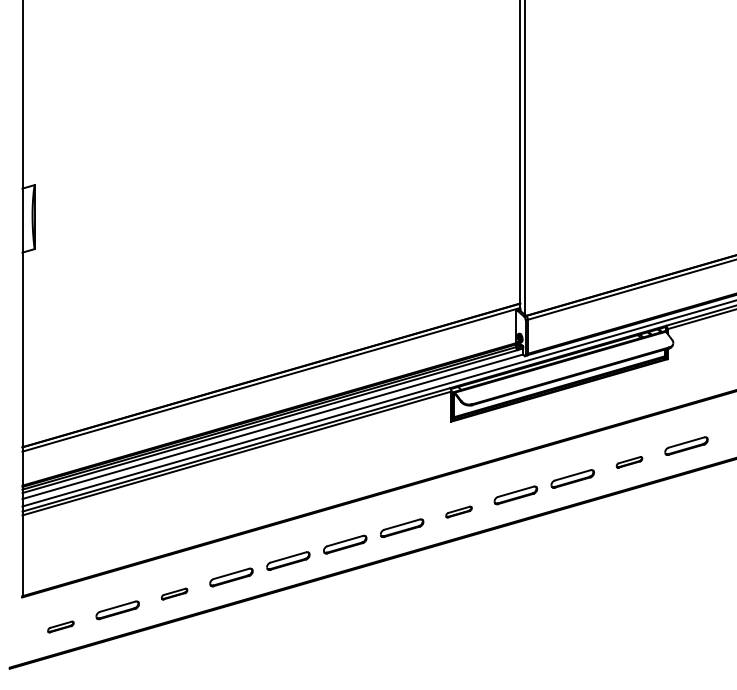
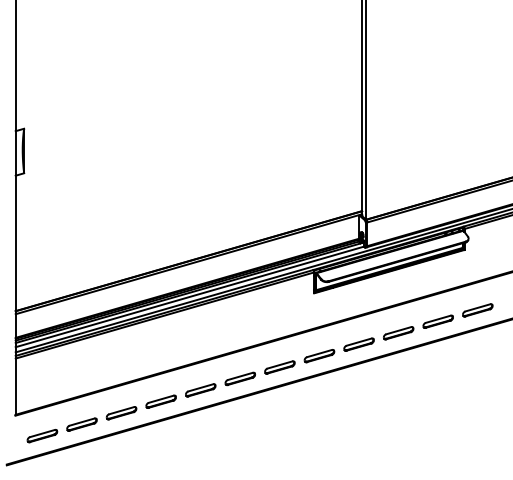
part: (628, 462) -> (437, 321), size x1.67
part: (459, 512) -> (319, 356), size x1.67
part: (174, 594) -> (121, 413), size x1.67
part: (60, 627) -> (42, 436), size x1.67

